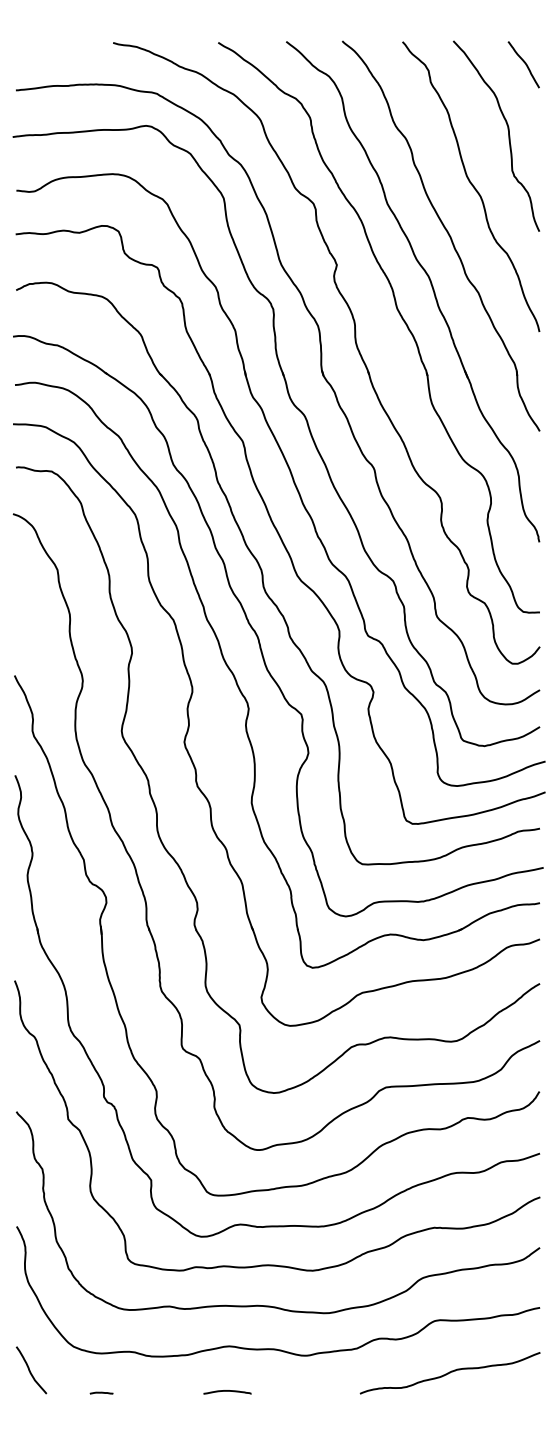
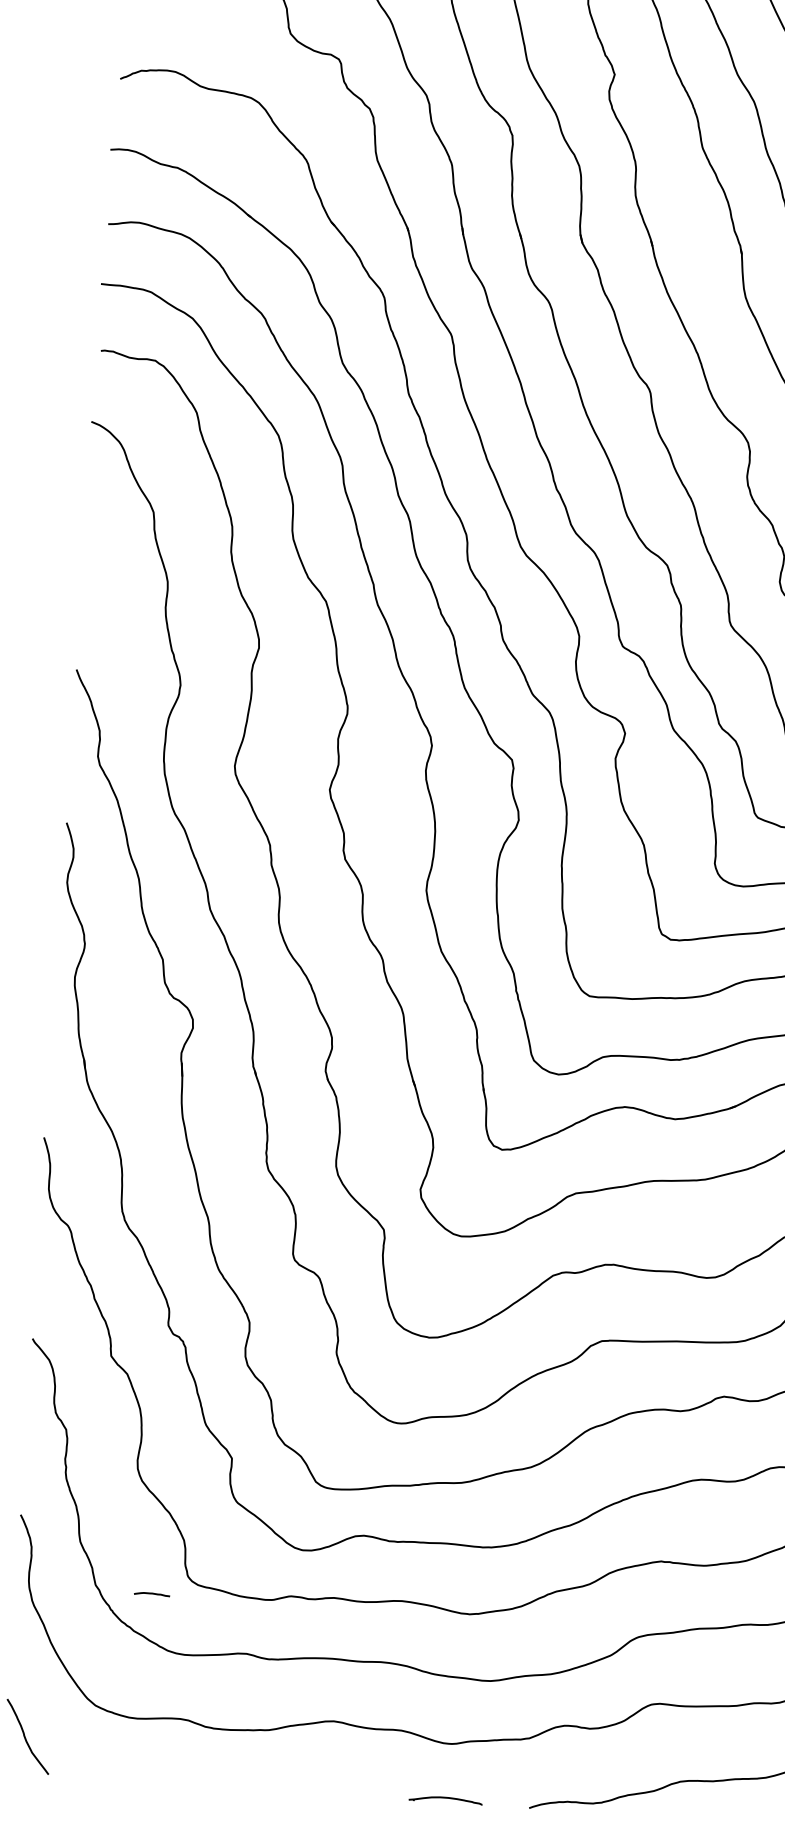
curve: (227, 1391) -> (445, 1798), moved
line: (101, 1392) -> (151, 1593), moved

